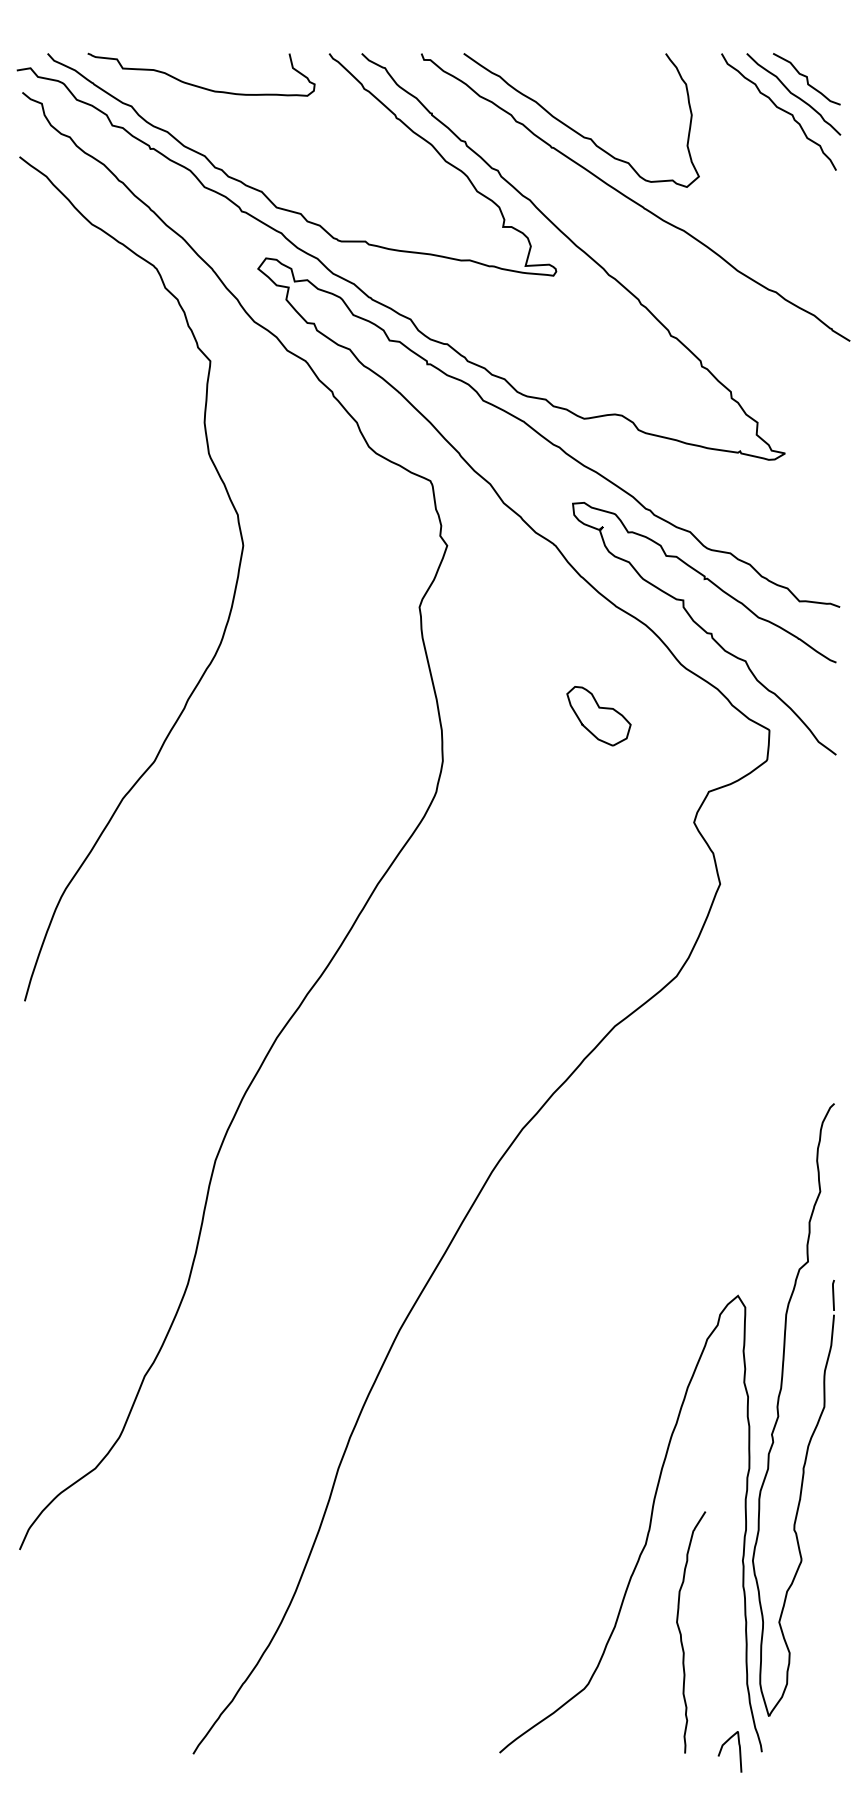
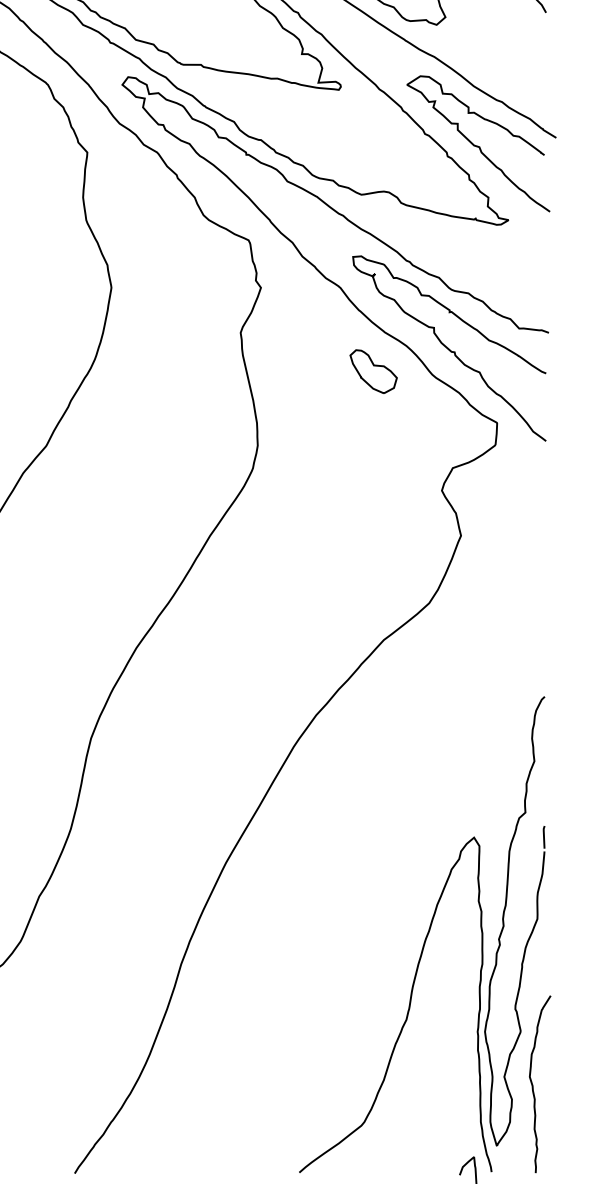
curve: (741, 351) -> (476, 145), added
part: (598, 716) -> (373, 371), moved
curve: (681, 1632) -> (533, 1084), moved

